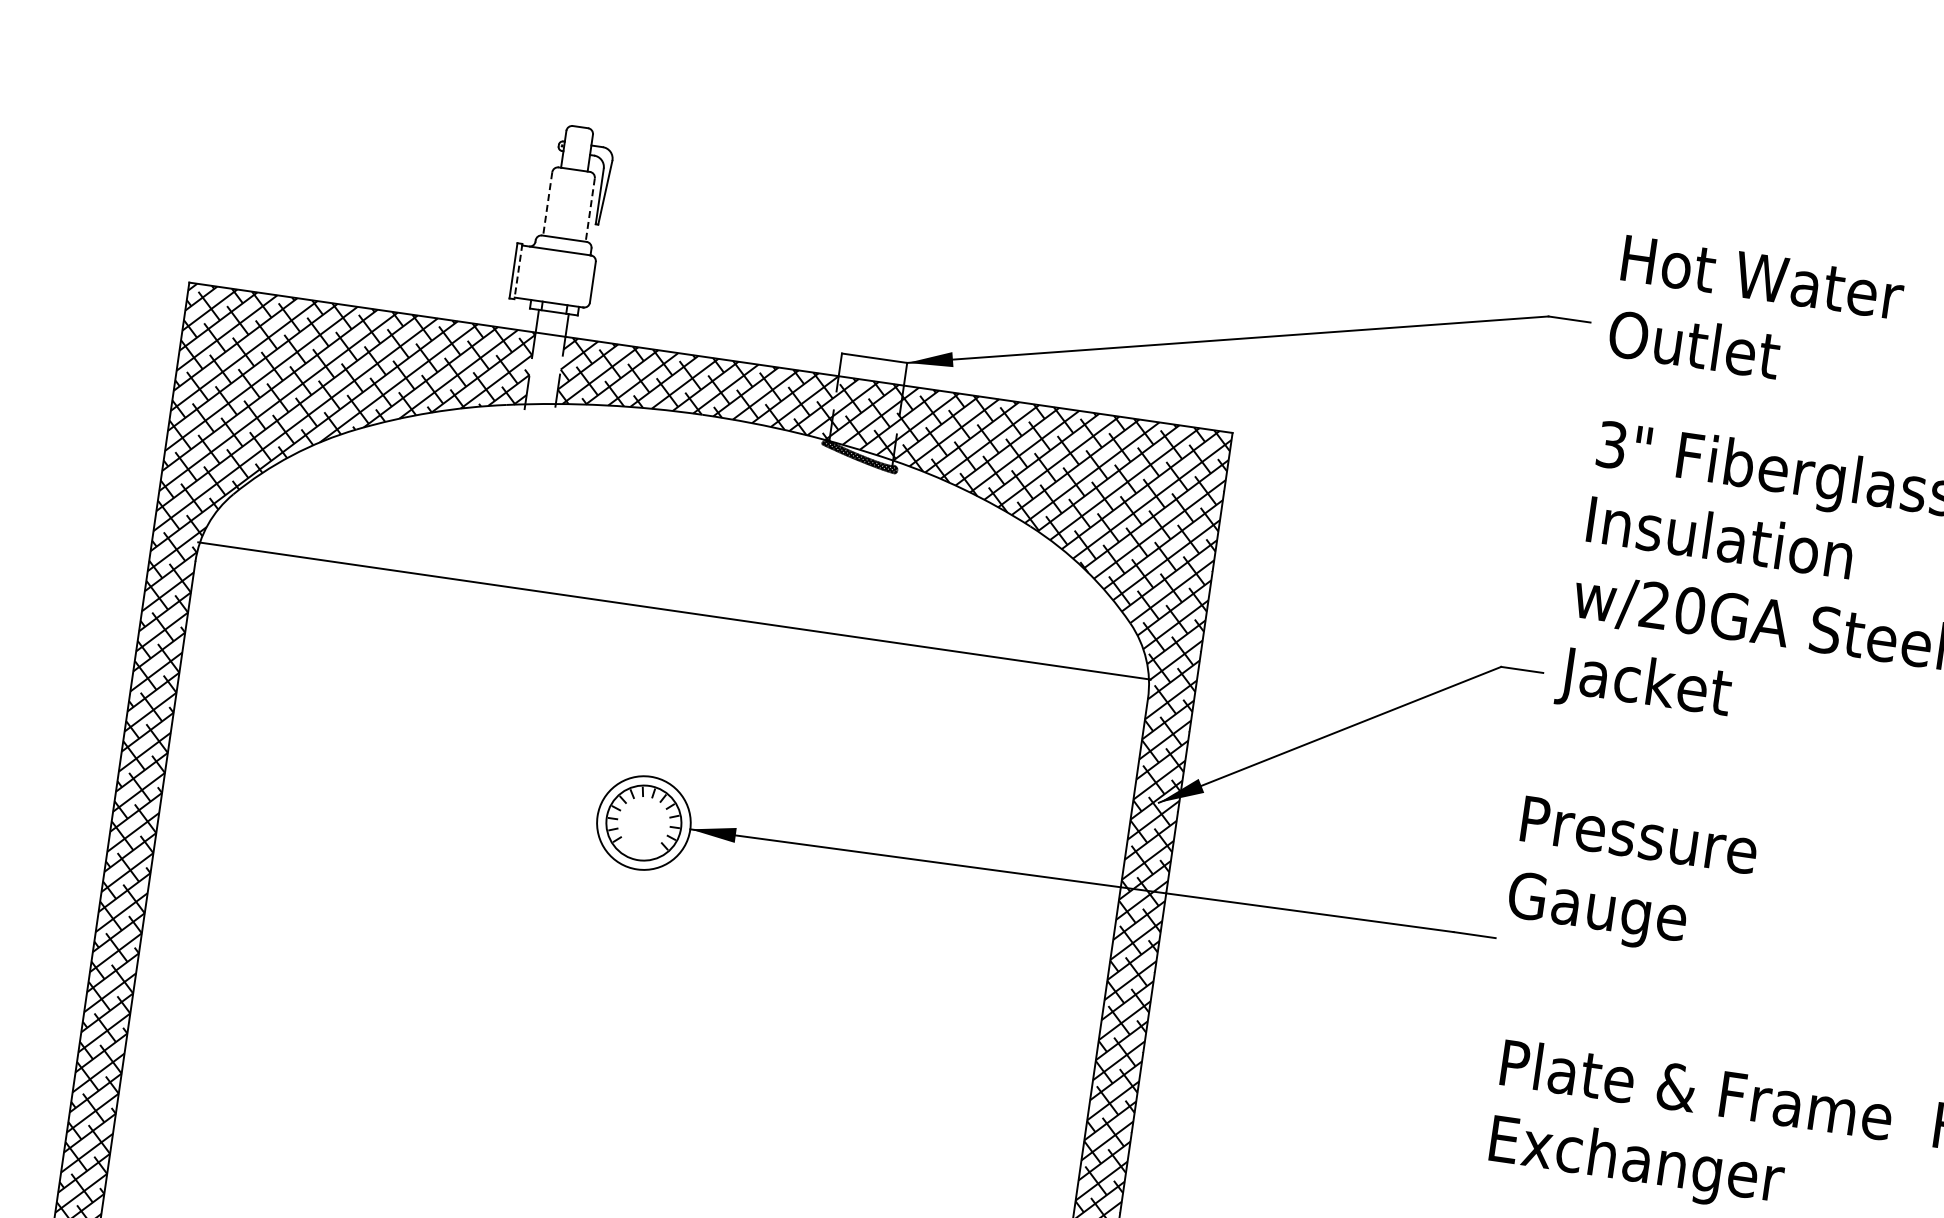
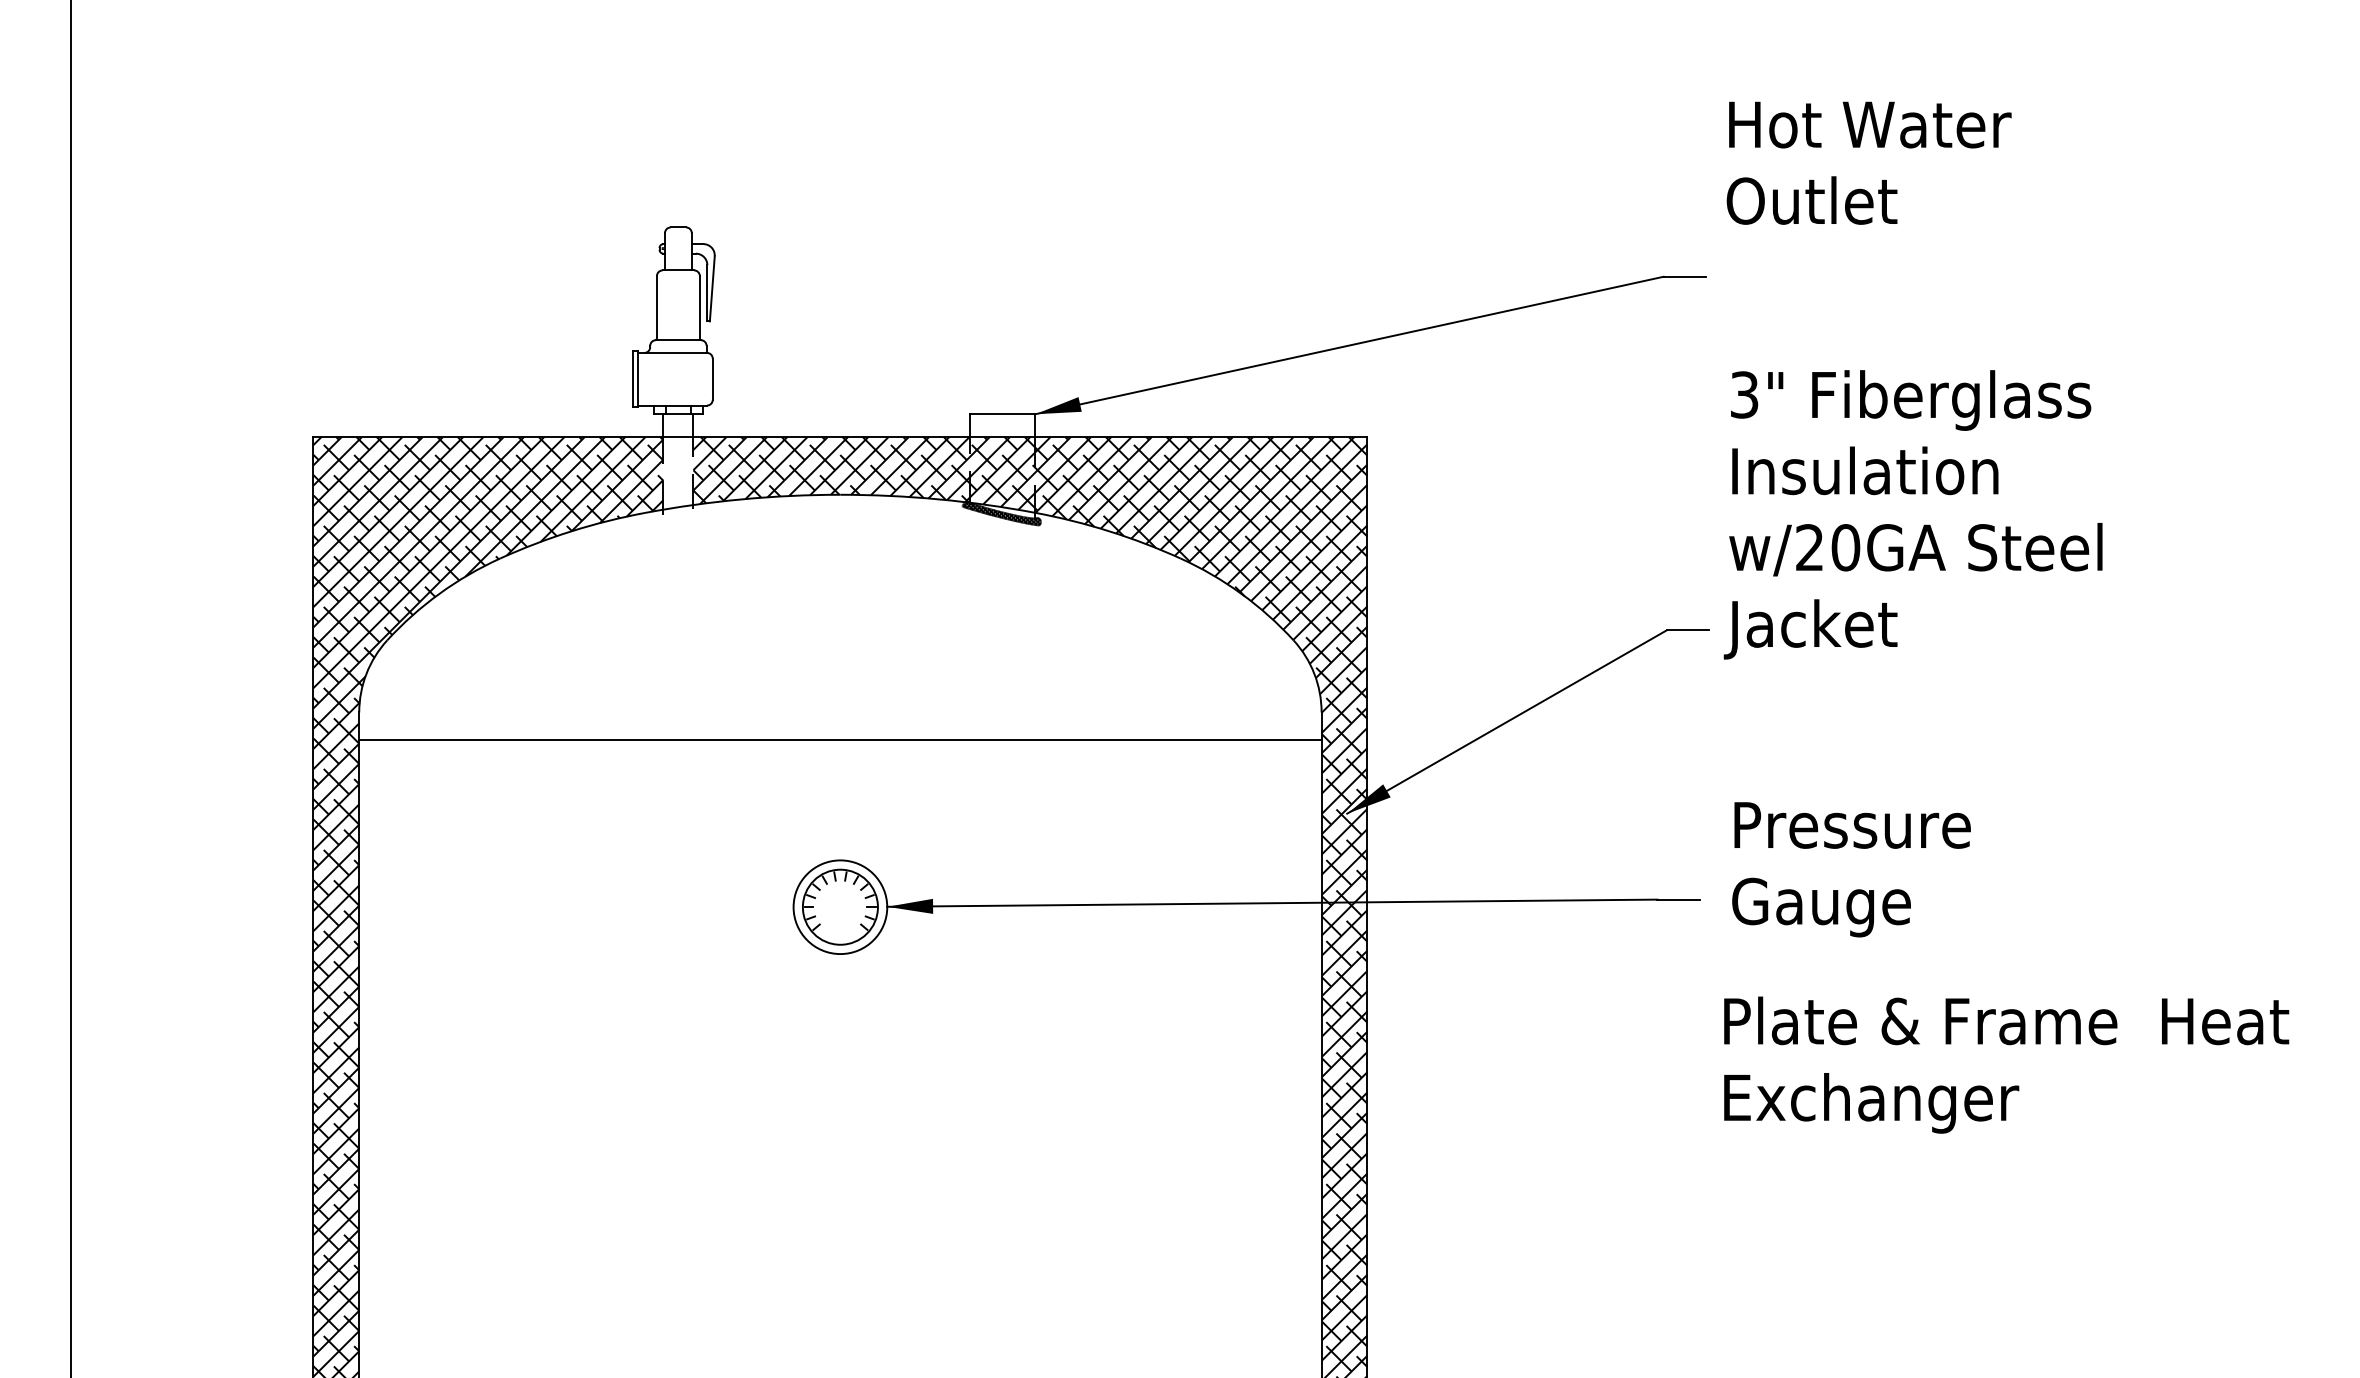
line: (547, 204) -> (656, 308), dashed -> solid
line: (589, 210) -> (699, 308), dashed -> solid
line: (518, 271) -> (637, 379), dashed -> solid
text: (1755, 314) -> (1868, 162), moved
line: (674, 610) -> (840, 739), moved
text: (1632, 878) -> (1851, 869), moved

